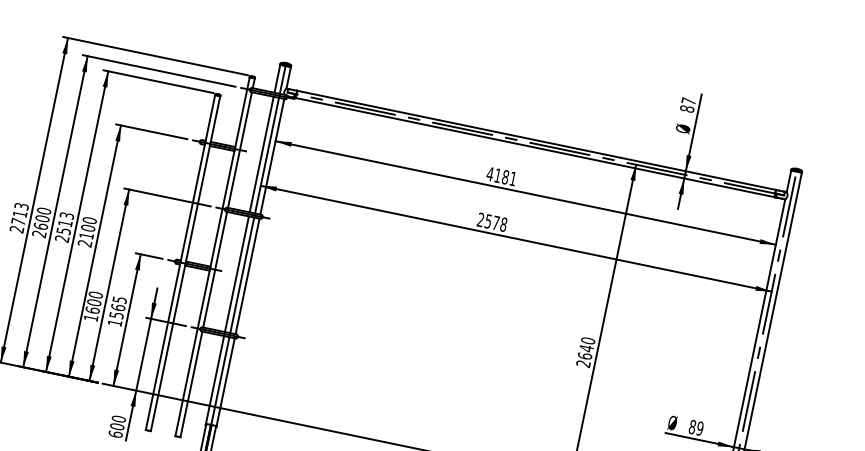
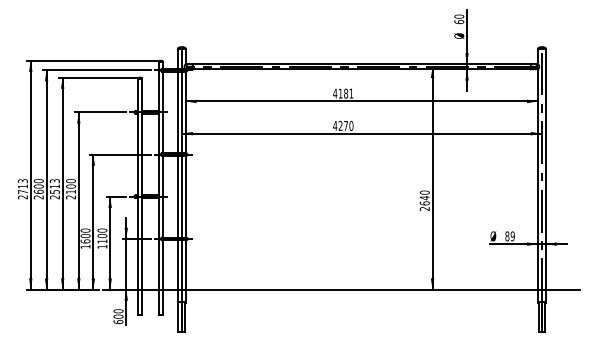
text: (688, 105) -> (459, 19), 87 -> 60
text: (492, 221) -> (343, 125), 2578 -> 4270
text: (118, 306) -> (102, 235), 1565 -> 1100

